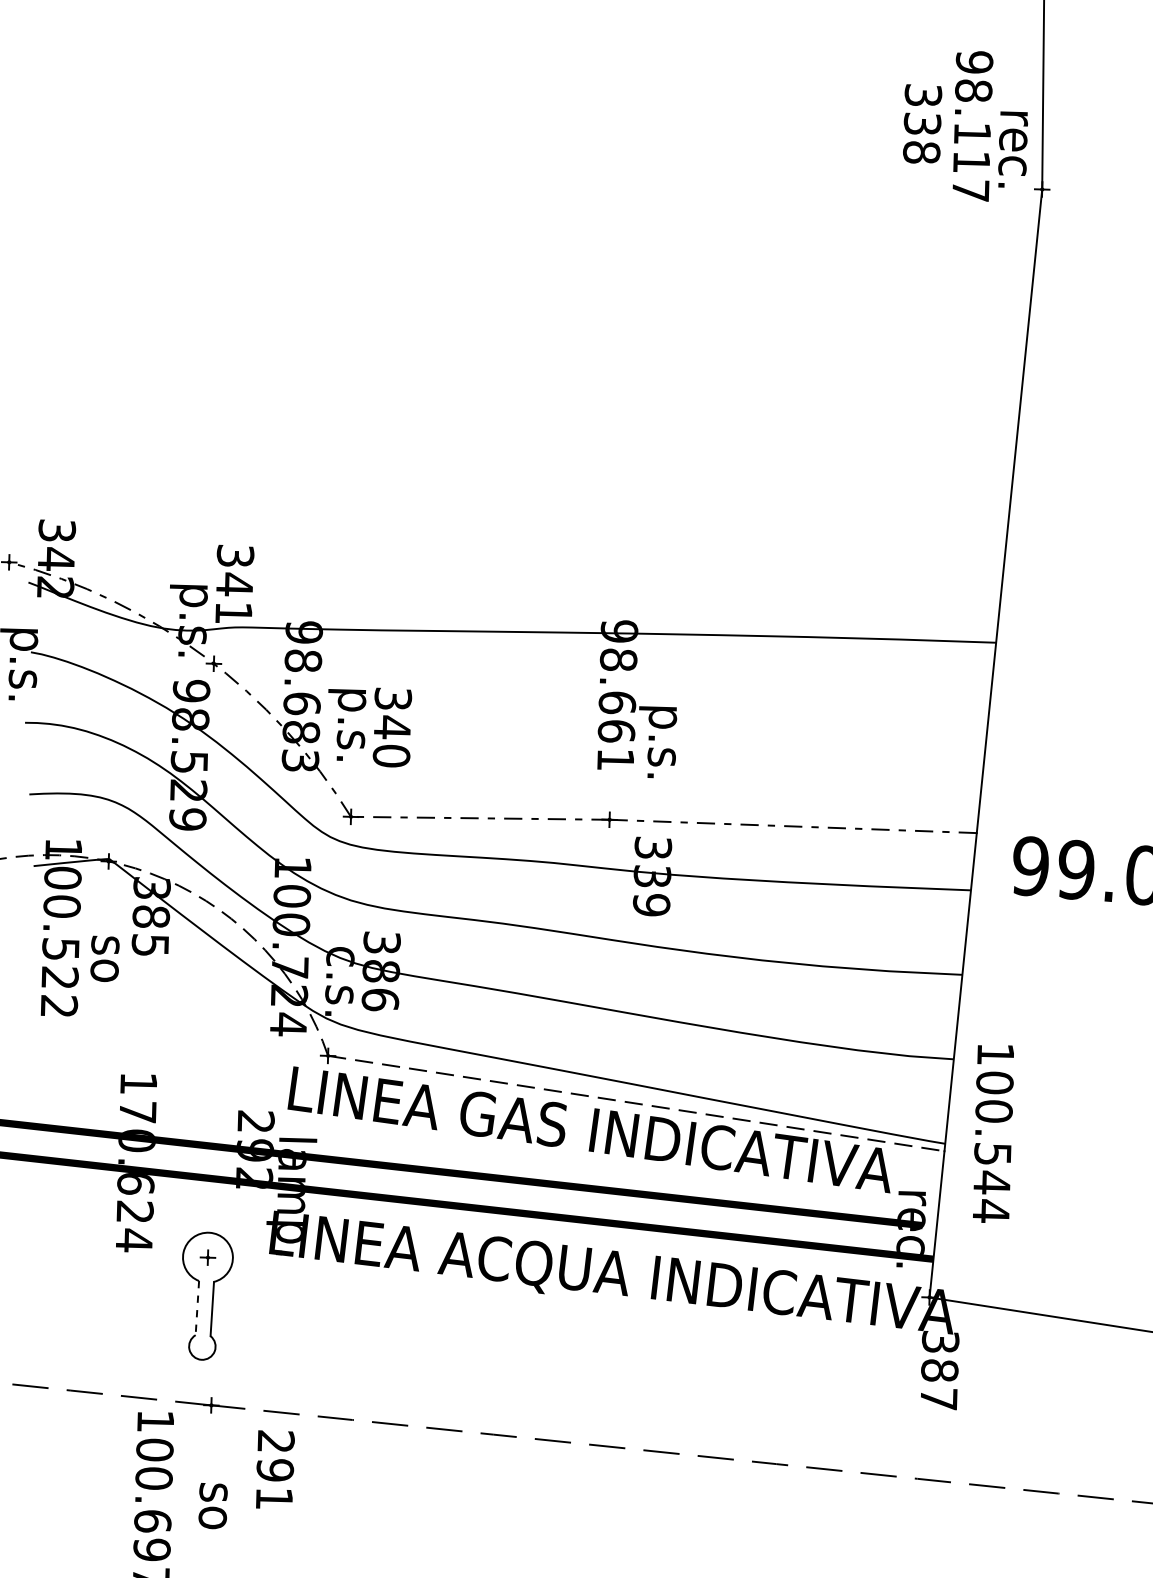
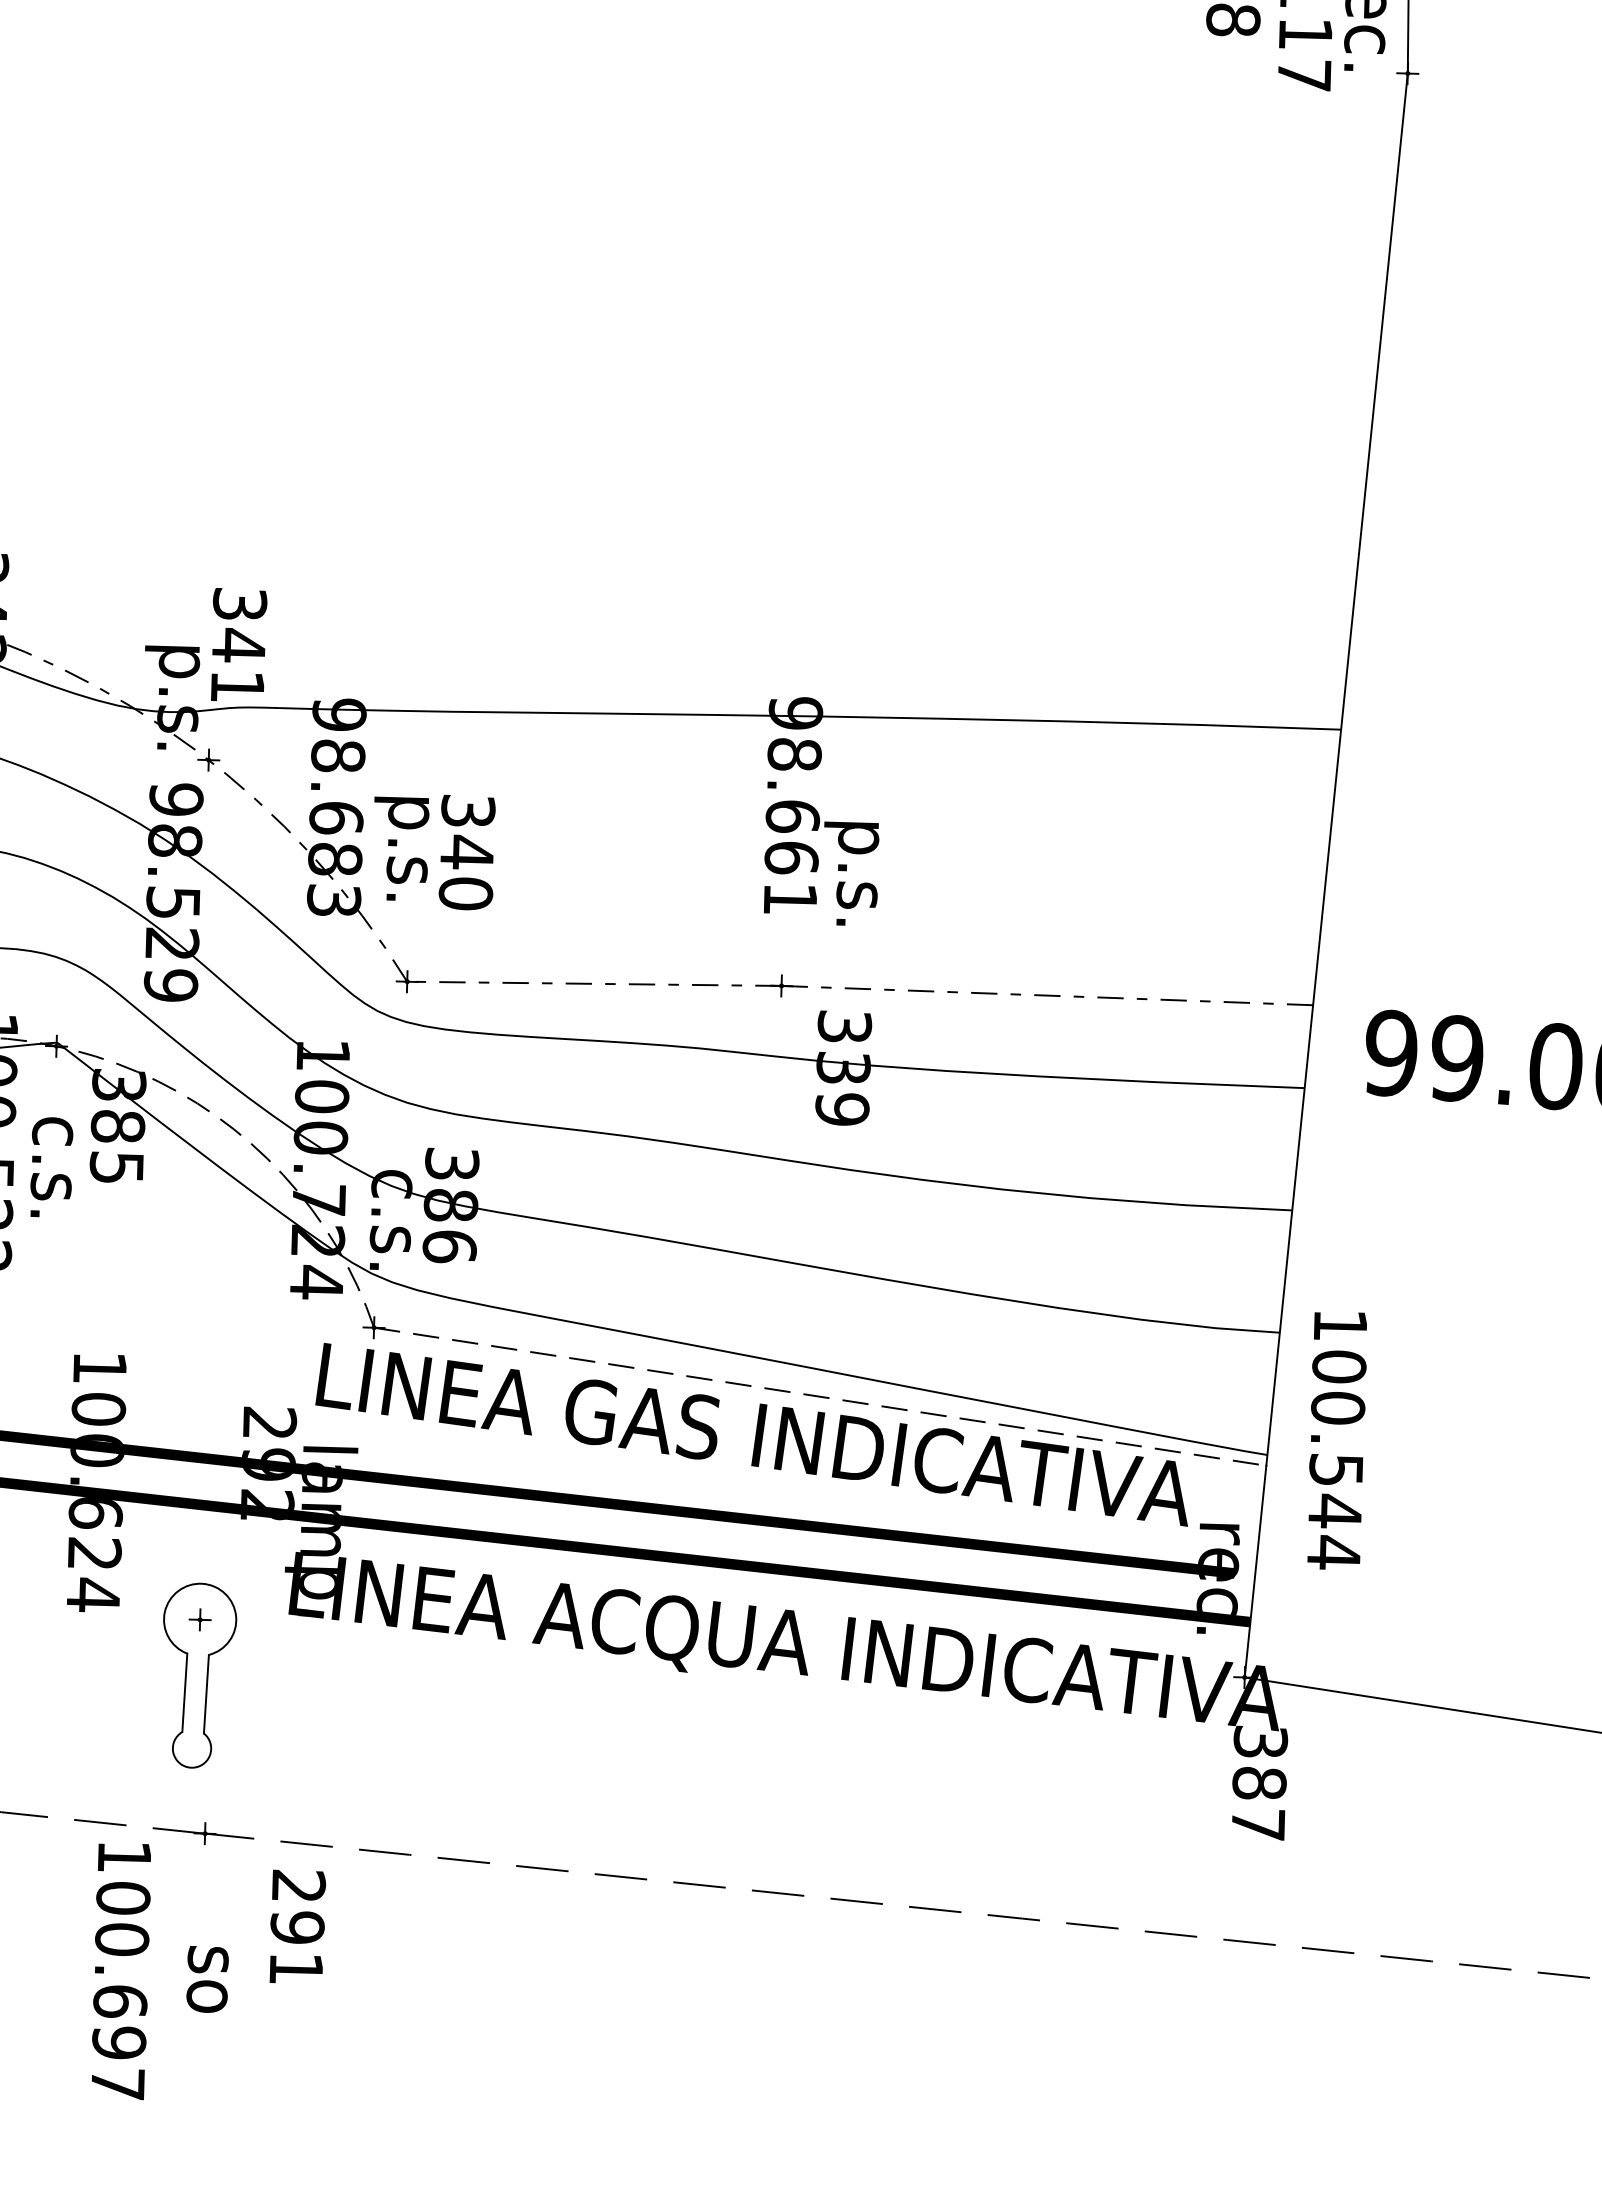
text: (105, 946) -> (51, 1169), so -> c.s.
text: (137, 1112) -> (98, 1409), 170.624 -> 100.624
line: (197, 1308) -> (184, 1693), dashed -> solid

